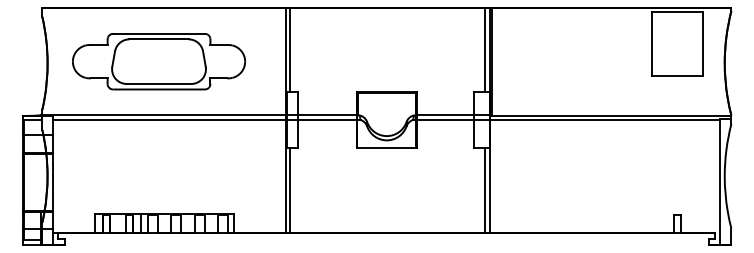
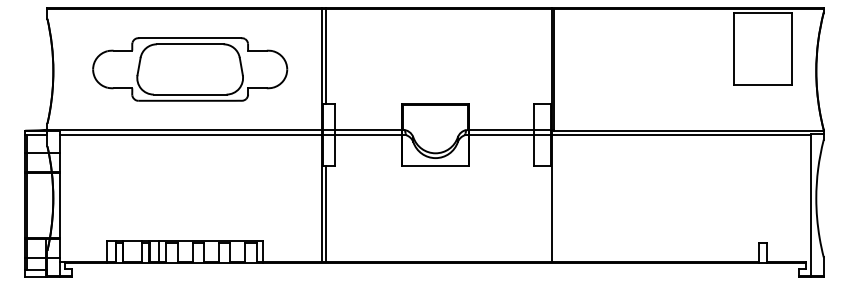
line: (485, 49) -> (546, 55), removed
part: (158, 61) -> (189, 69), moved
line: (485, 189) -> (546, 213), removed

